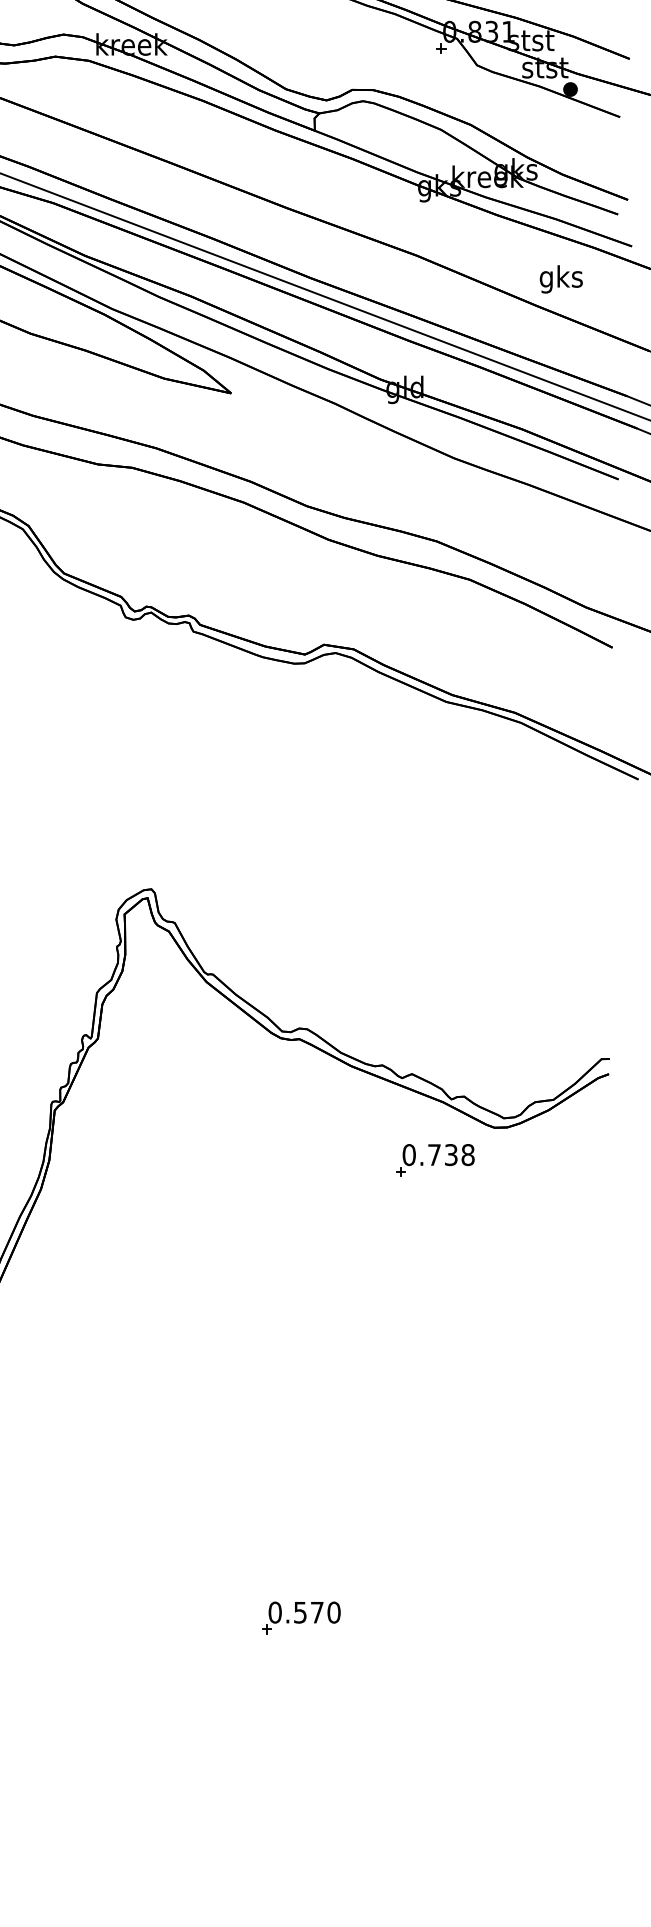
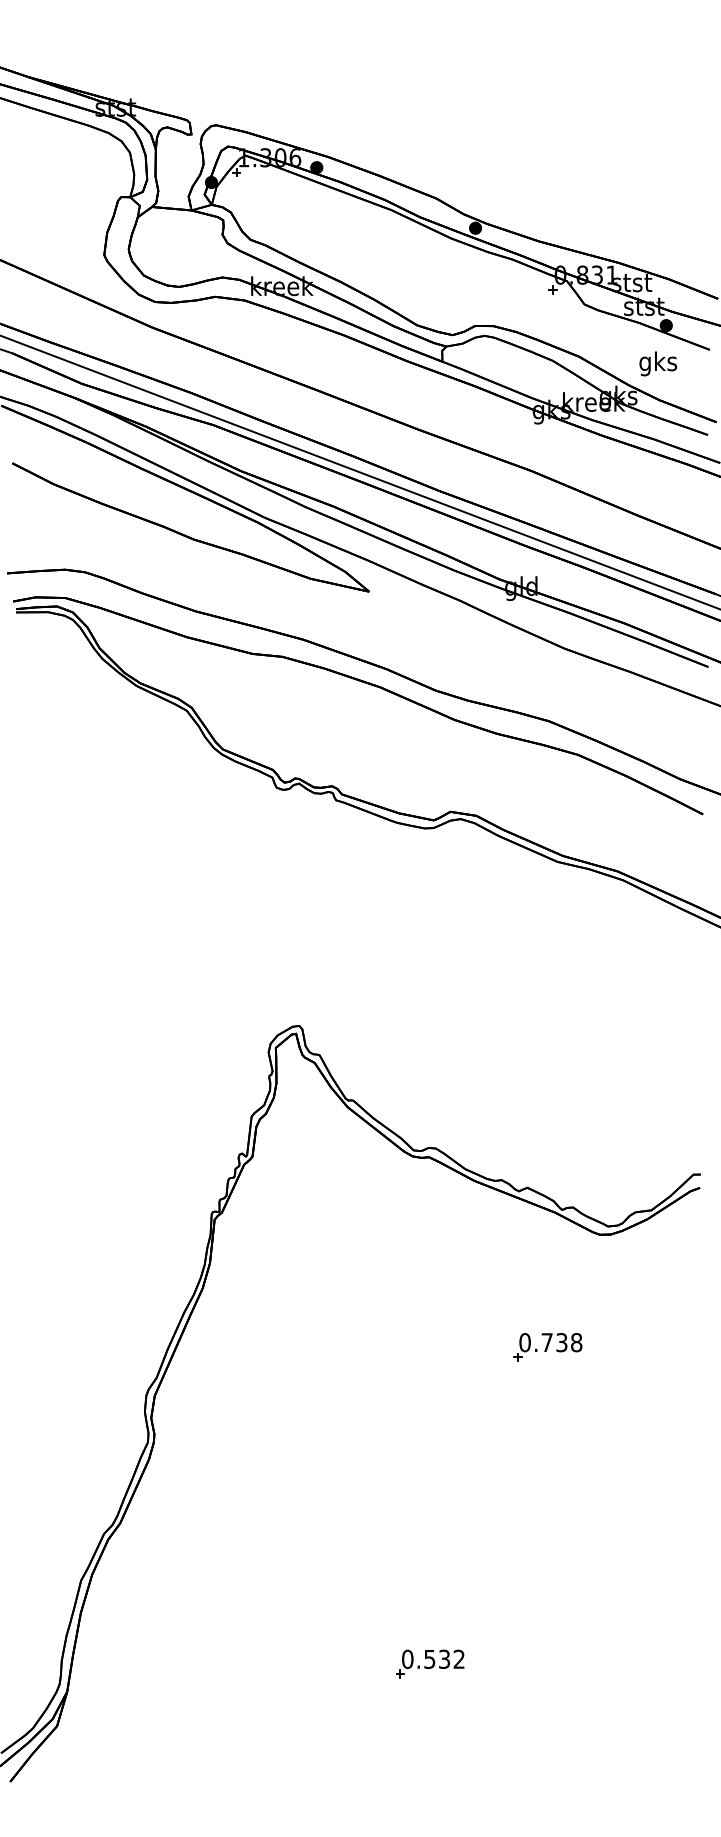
text: (561, 278) -> (658, 363), moved
part: (434, 1160) -> (547, 1347), moved
text: (326, 1611) -> (452, 1658), 0.570 -> 0.532

